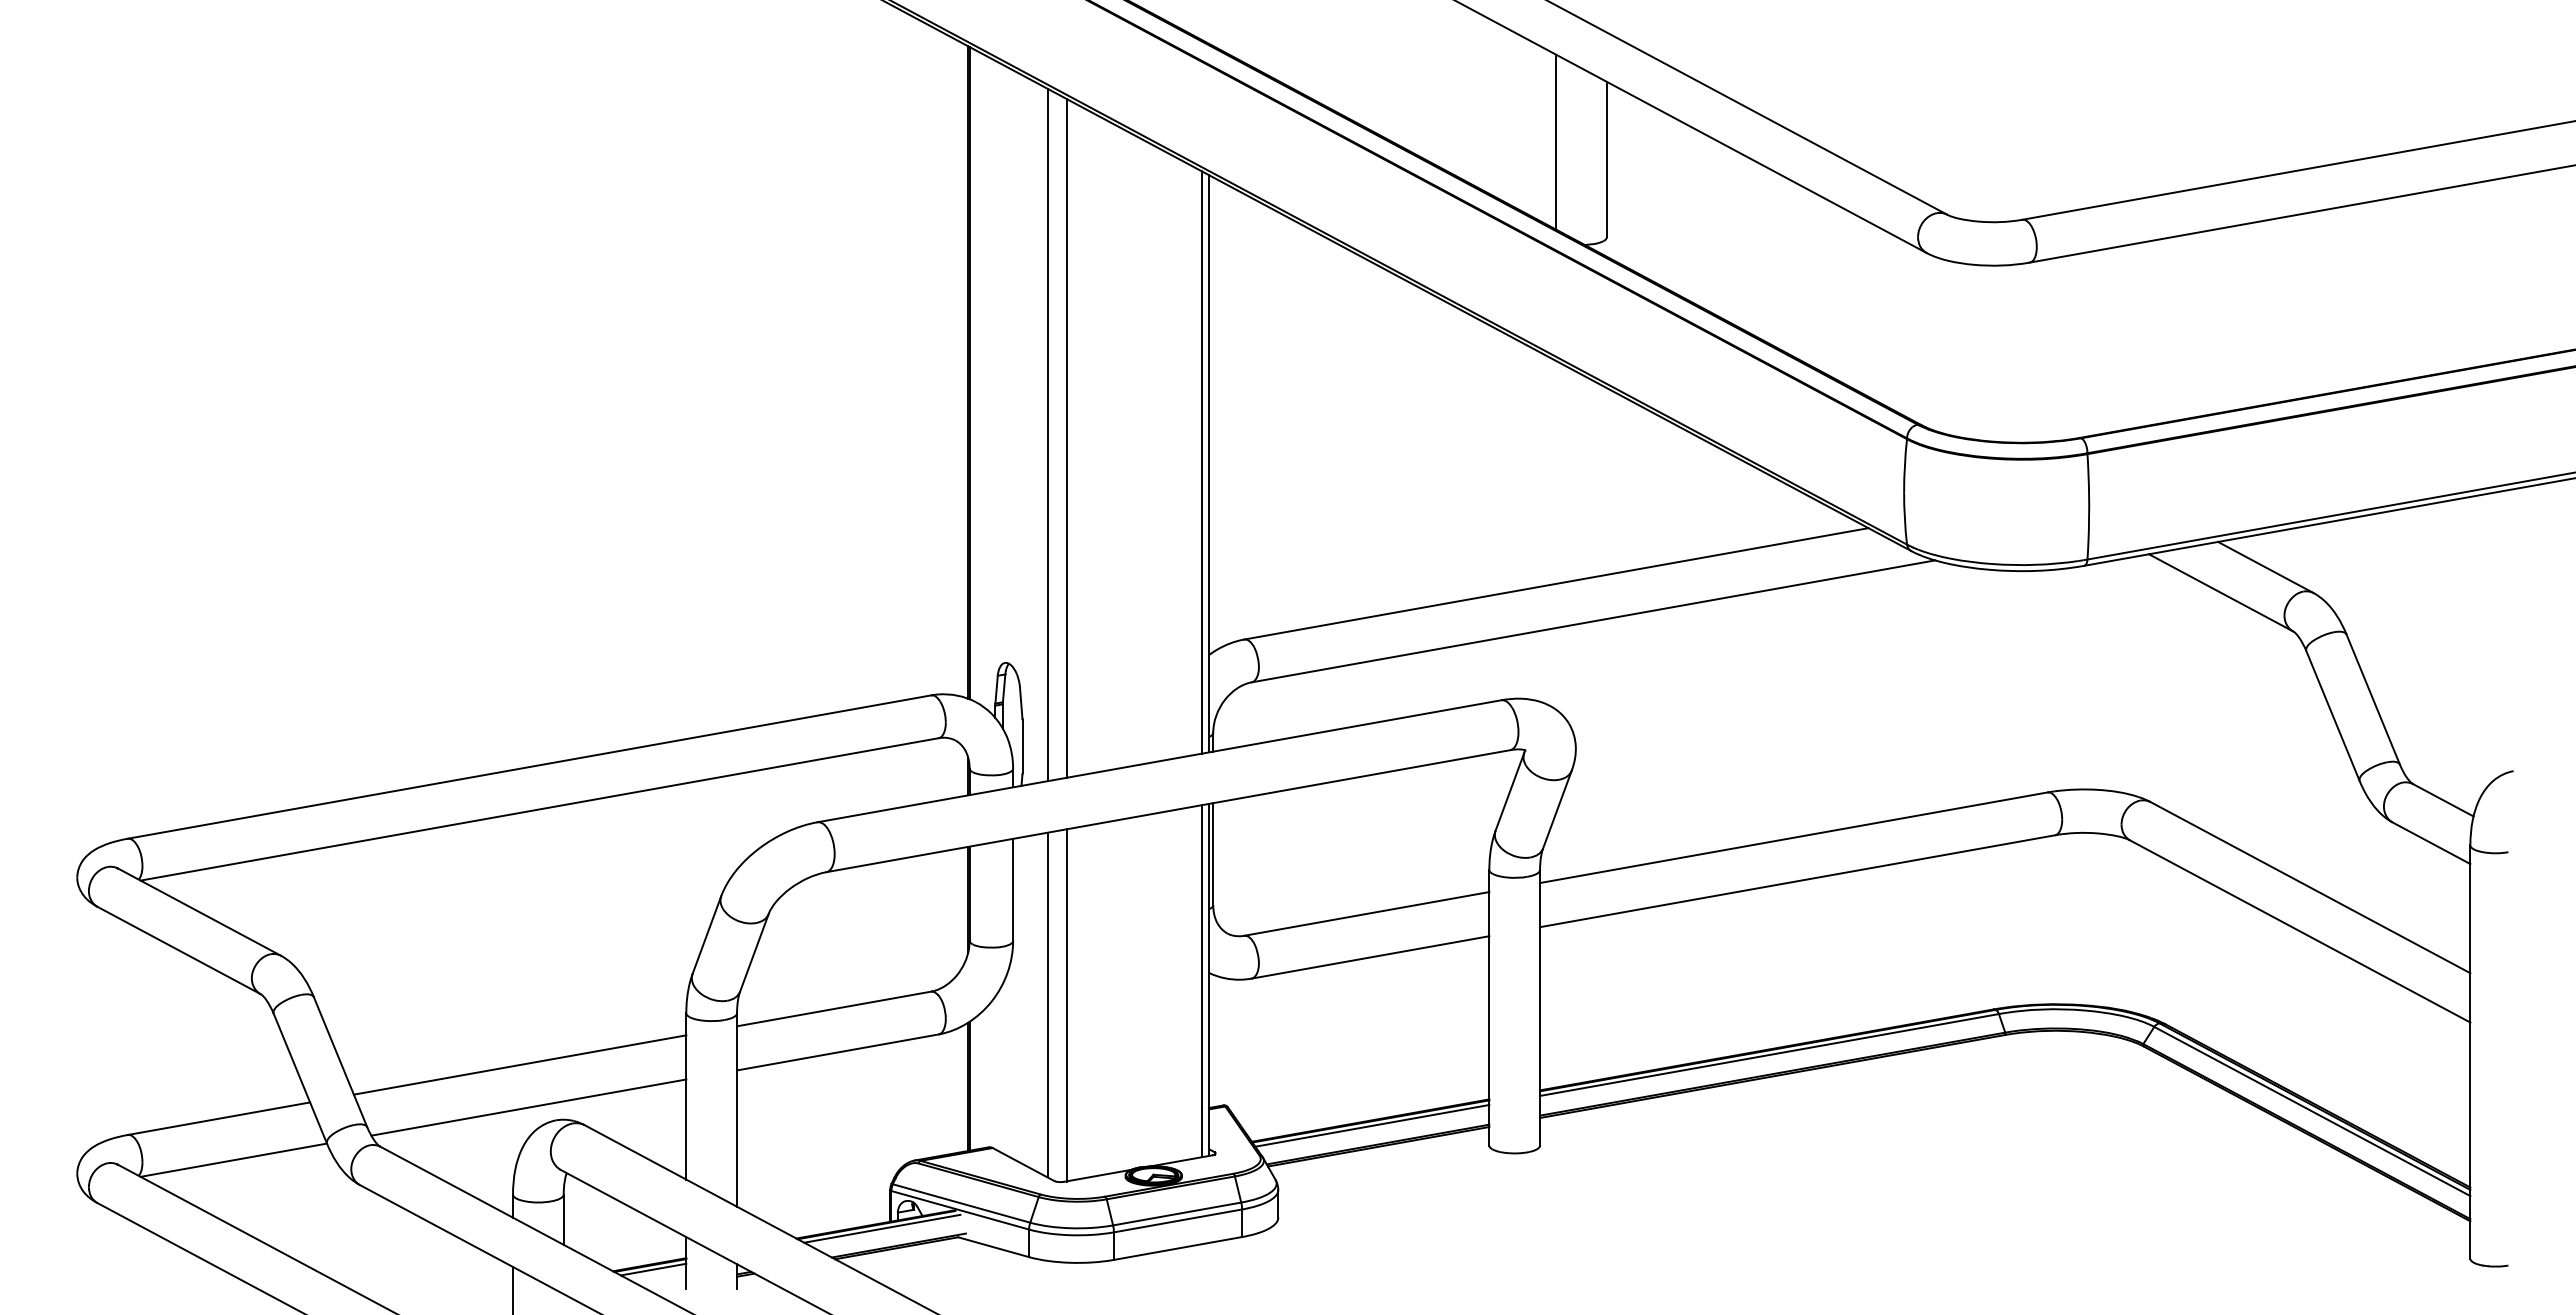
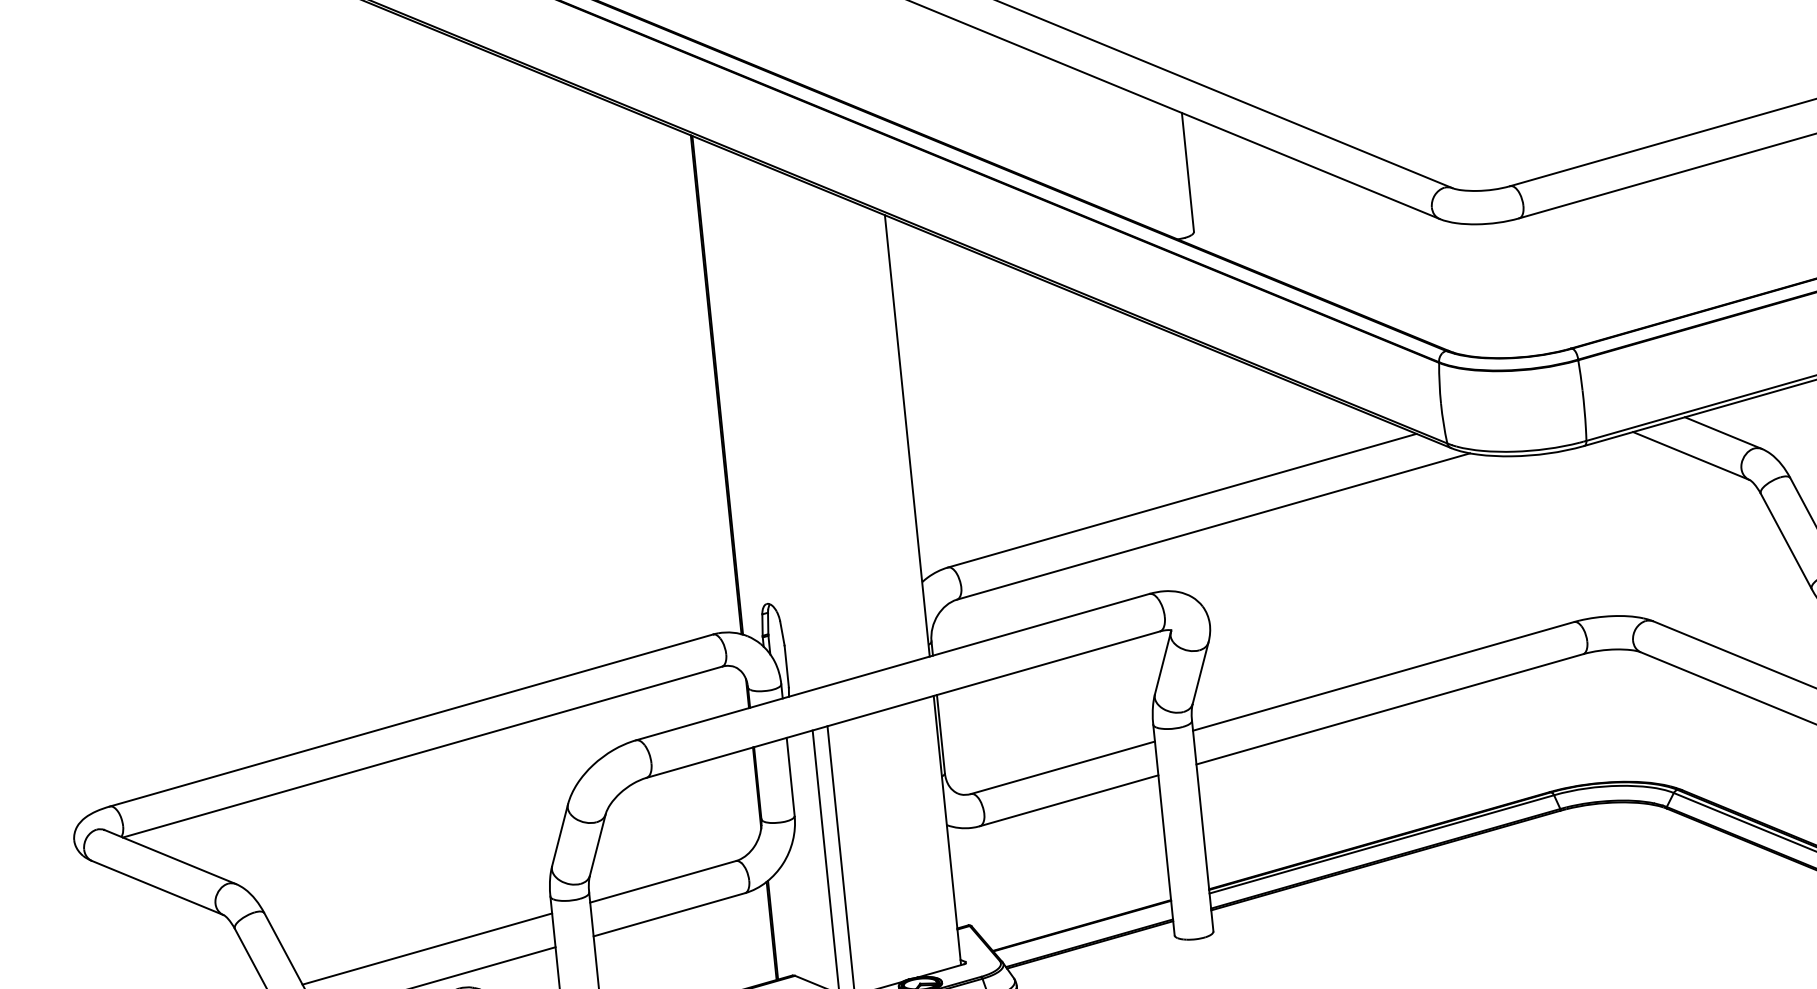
line: (1556, 141) -> (1148, 162), removed
line: (1047, 434) -> (781, 426), removed
line: (1067, 438) -> (797, 427), removed
line: (1201, 462) -> (901, 435), removed
line: (1201, 981) -> (941, 832), removed
line: (1372, 1125) -> (1083, 929), removed

